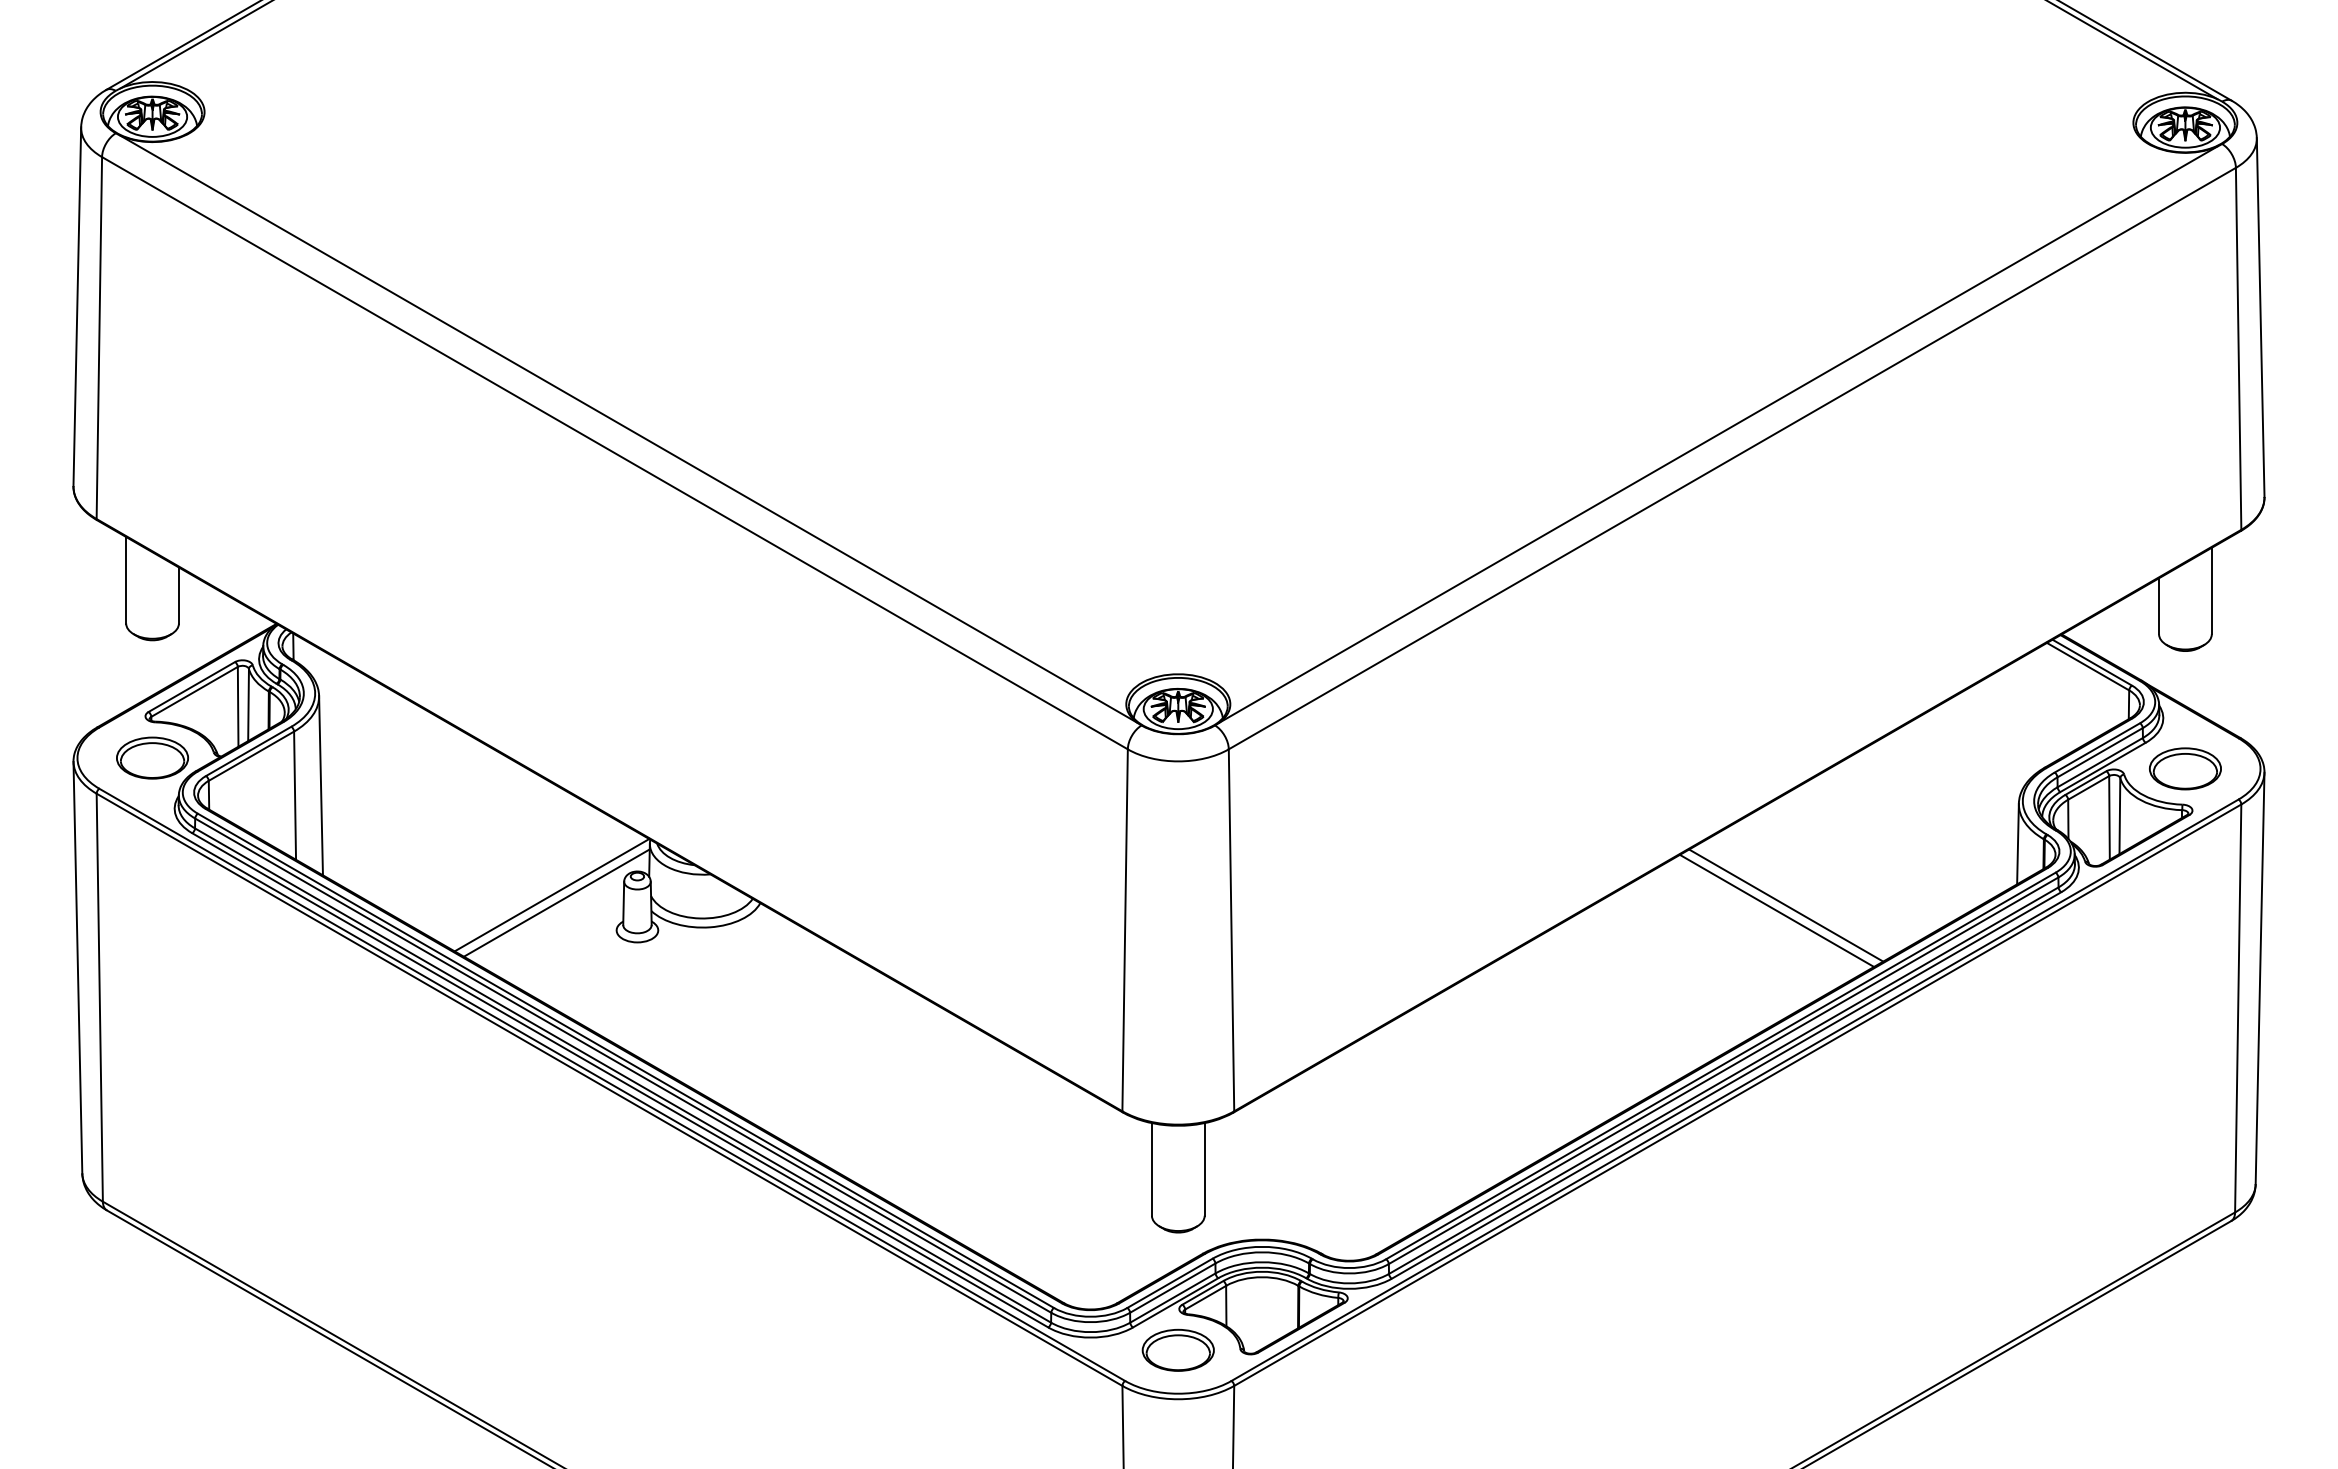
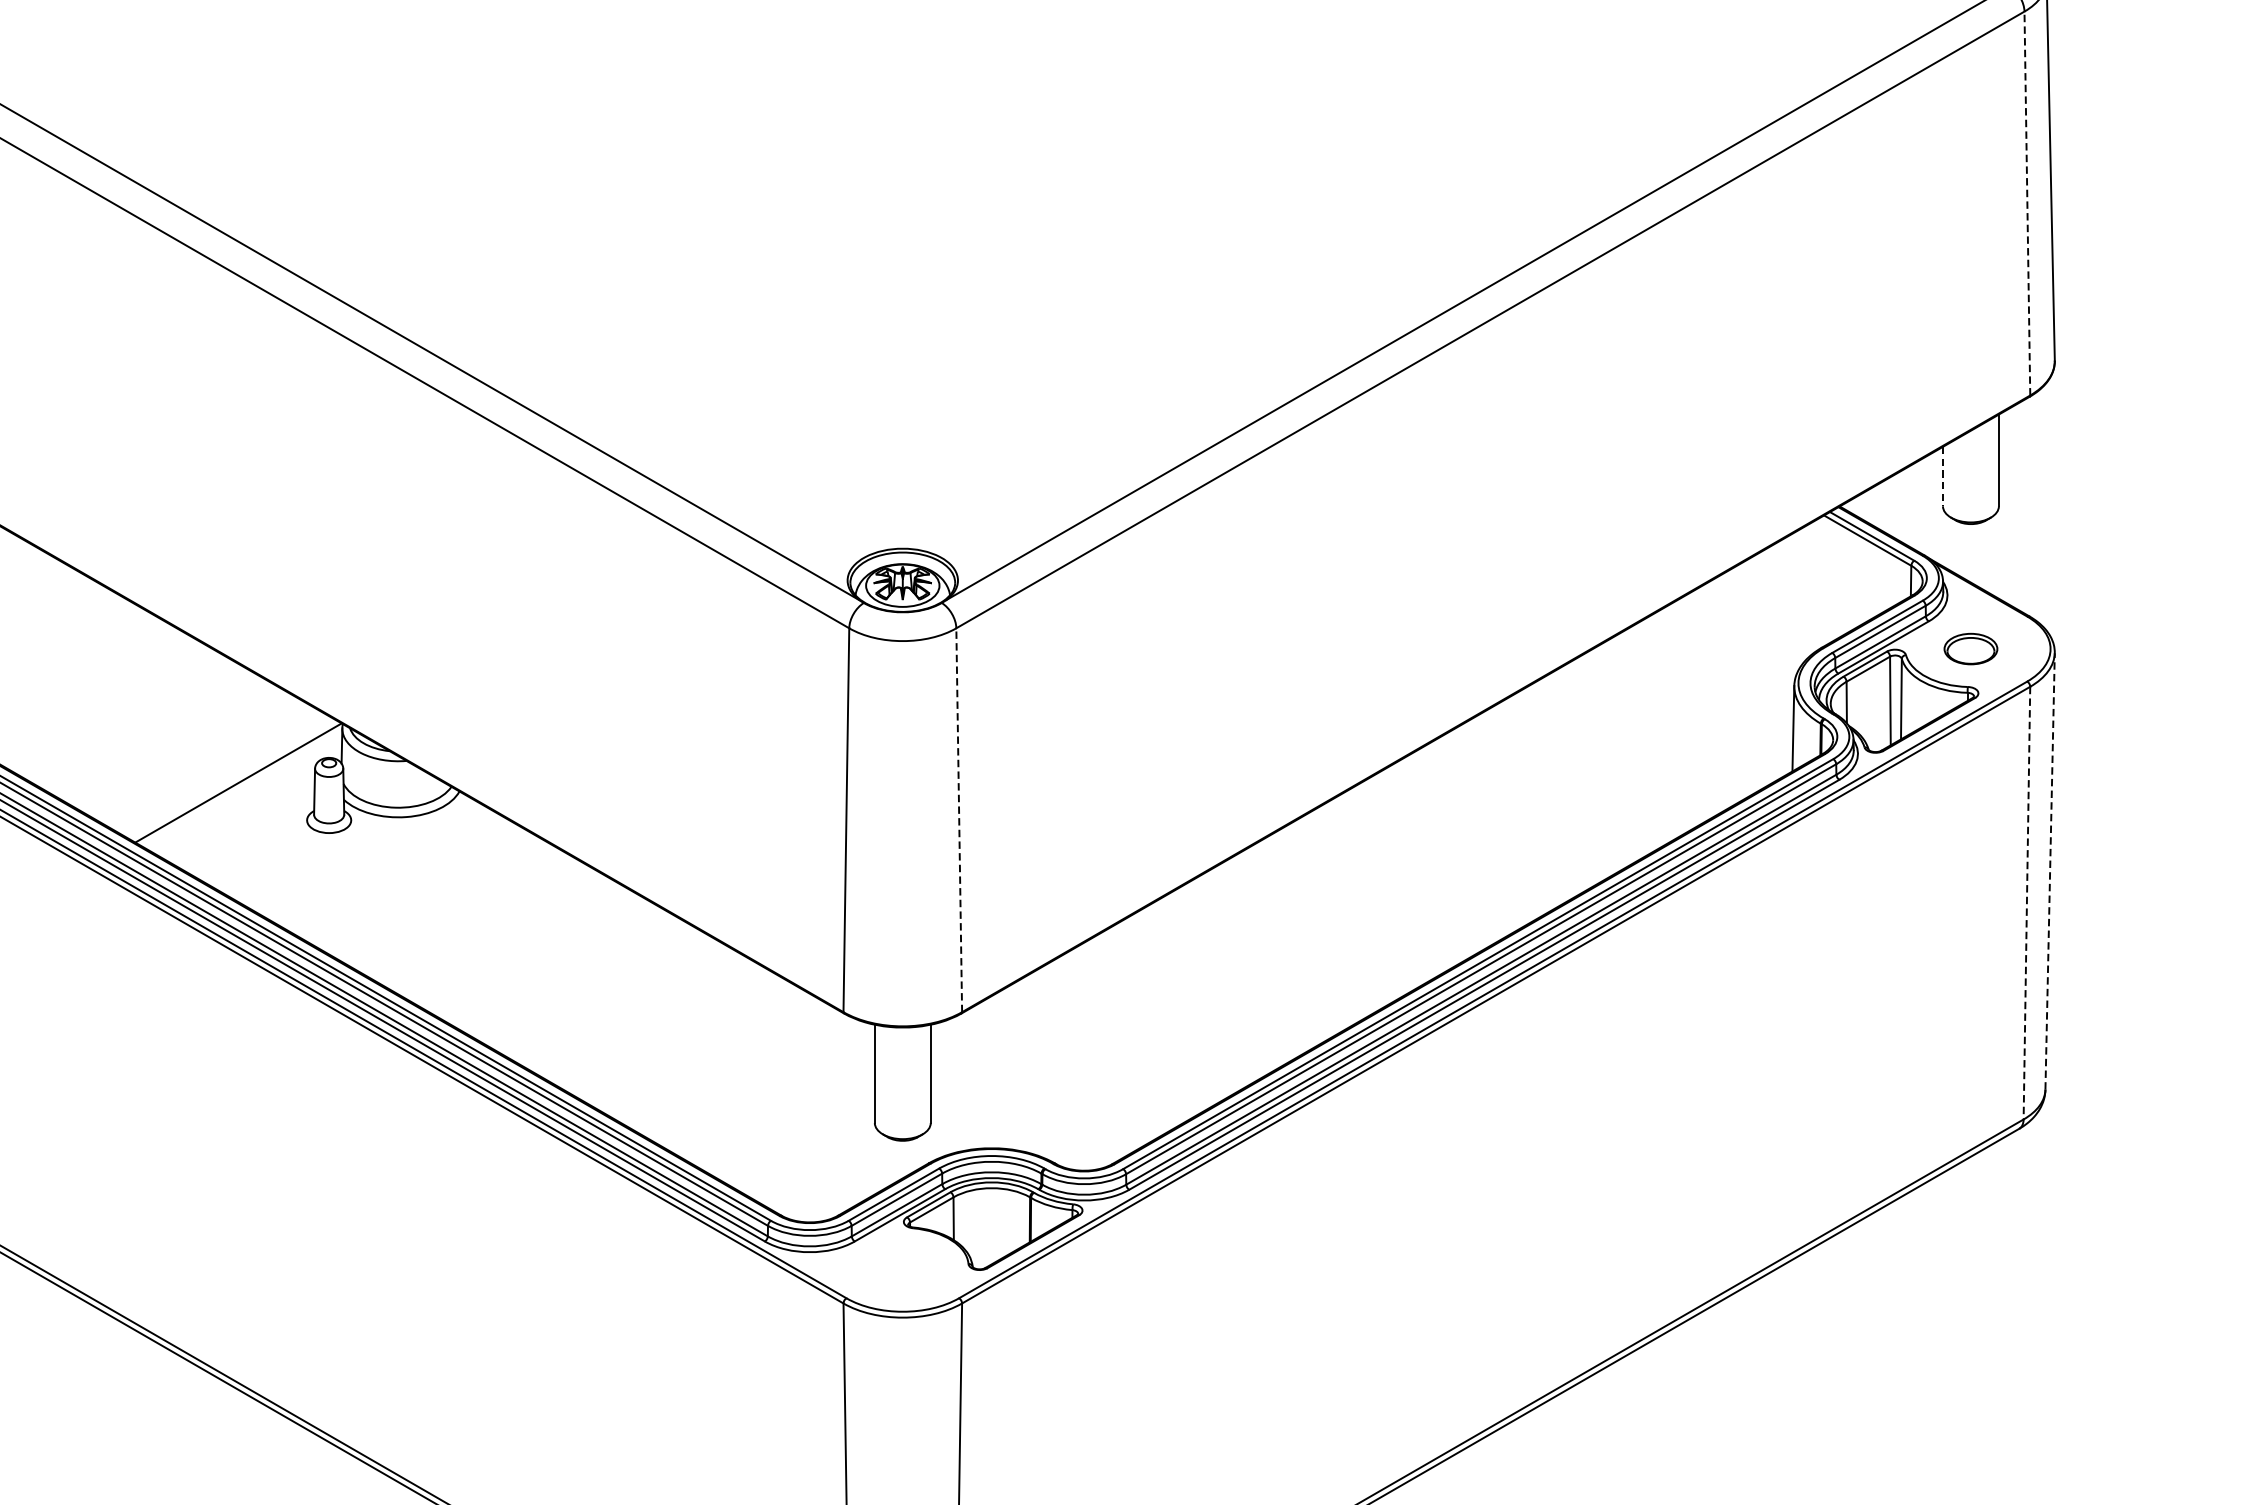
line: (2238, 348) -> (2027, 203), solid -> dashed
line: (2159, 606) -> (1943, 476), solid -> dashed
part: (2185, 768) -> (1971, 648), size x0.7
line: (556, 902) -> (243, 790), removed
line: (1786, 905) -> (1547, 793), removed
line: (1776, 910) -> (1537, 799), removed
line: (1231, 930) -> (959, 820), solid -> dashed
line: (2260, 978) -> (2050, 871), solid -> dashed
line: (2238, 1008) -> (2027, 903), solid -> dashed
part: (1177, 1349) -> (901, 1264), removed

